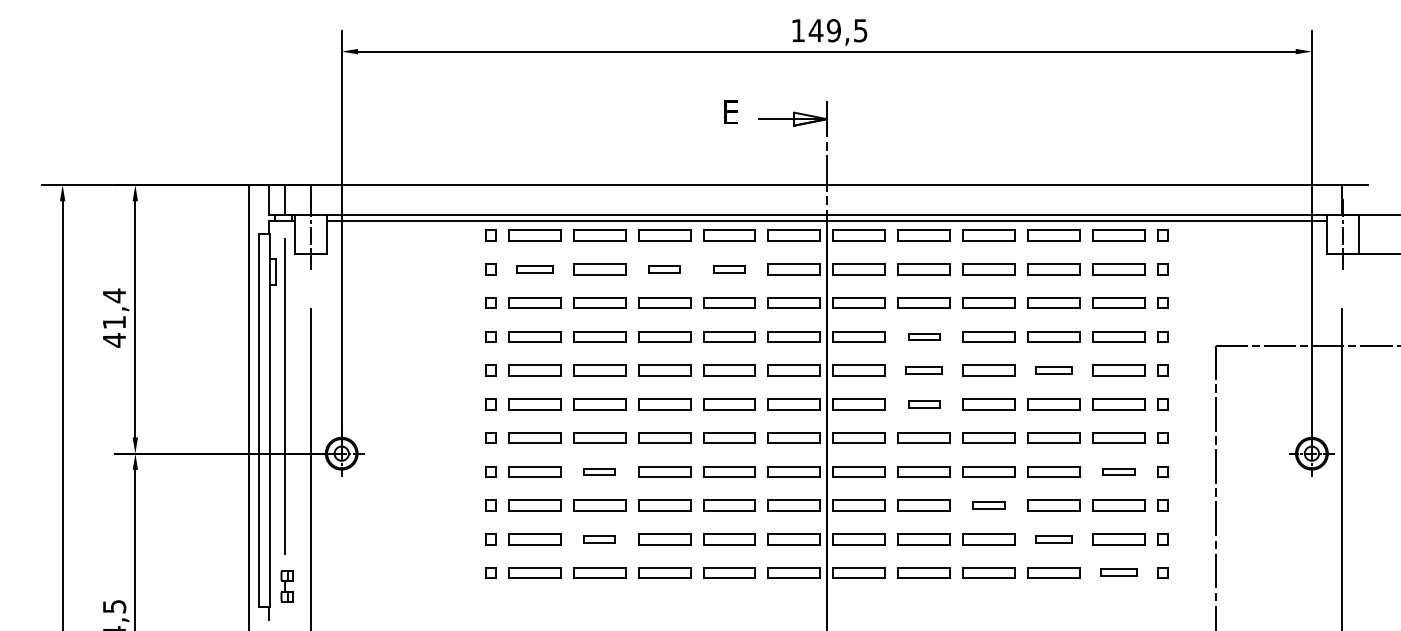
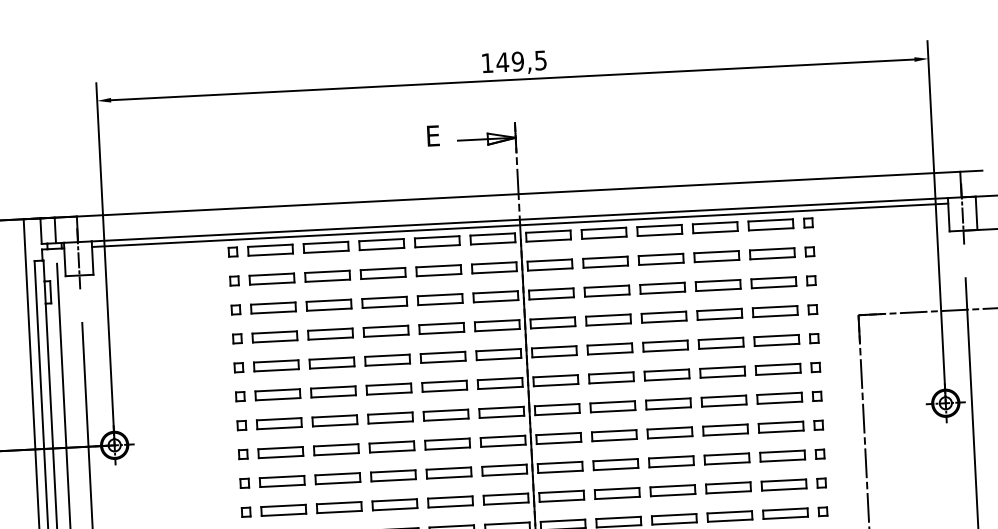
part: (534, 269) -> (271, 279), size x1.43
part: (664, 269) -> (383, 273), size x1.67
part: (729, 269) -> (438, 270), size x1.67
part: (923, 336) -> (607, 319), size x1.67
part: (923, 370) -> (609, 348), size x1.43
part: (1053, 370) -> (720, 343), size x1.43
part: (923, 404) -> (610, 378), size x1.67
part: (599, 471) -> (336, 449), size x1.67
part: (1118, 471) -> (780, 426), size x1.67
part: (988, 505) -> (670, 461), size x1.67
part: (599, 539) -> (339, 507), size x1.67
part: (1053, 539) -> (728, 488), size x1.43
part: (1118, 572) -> (785, 513), size x1.43

